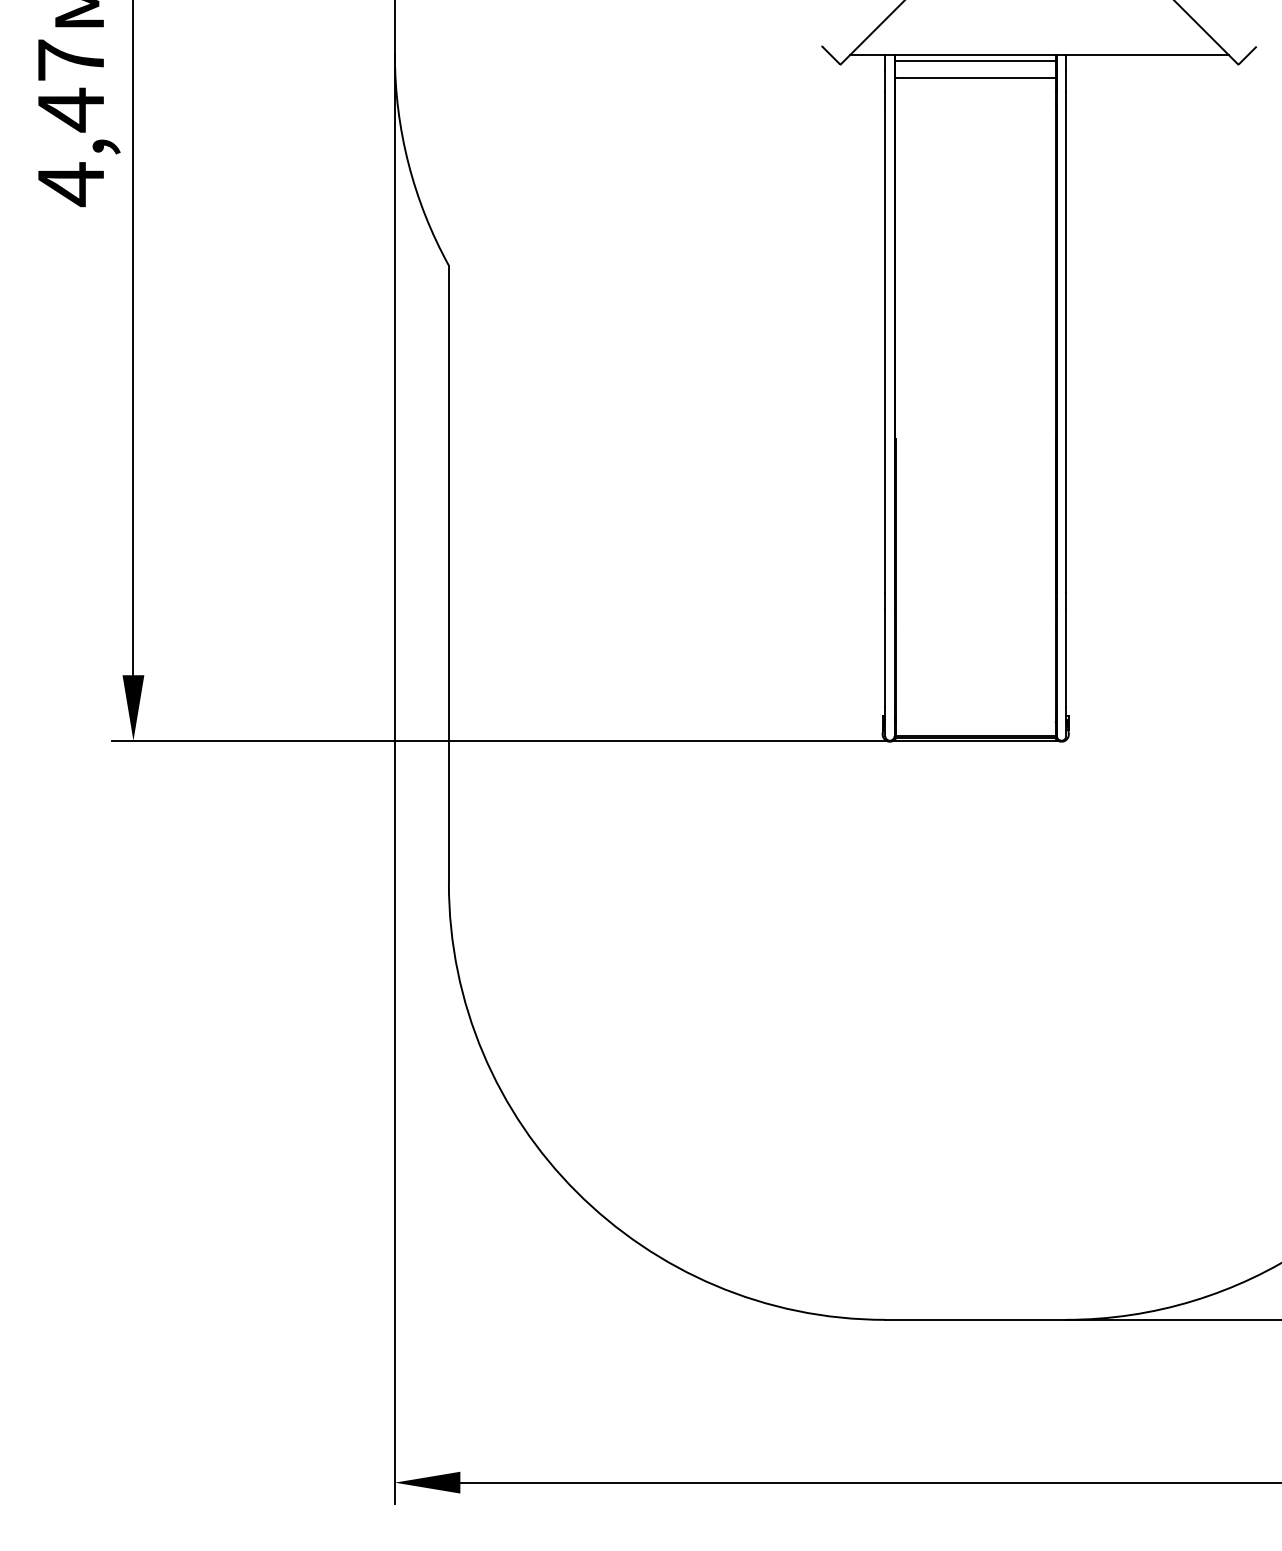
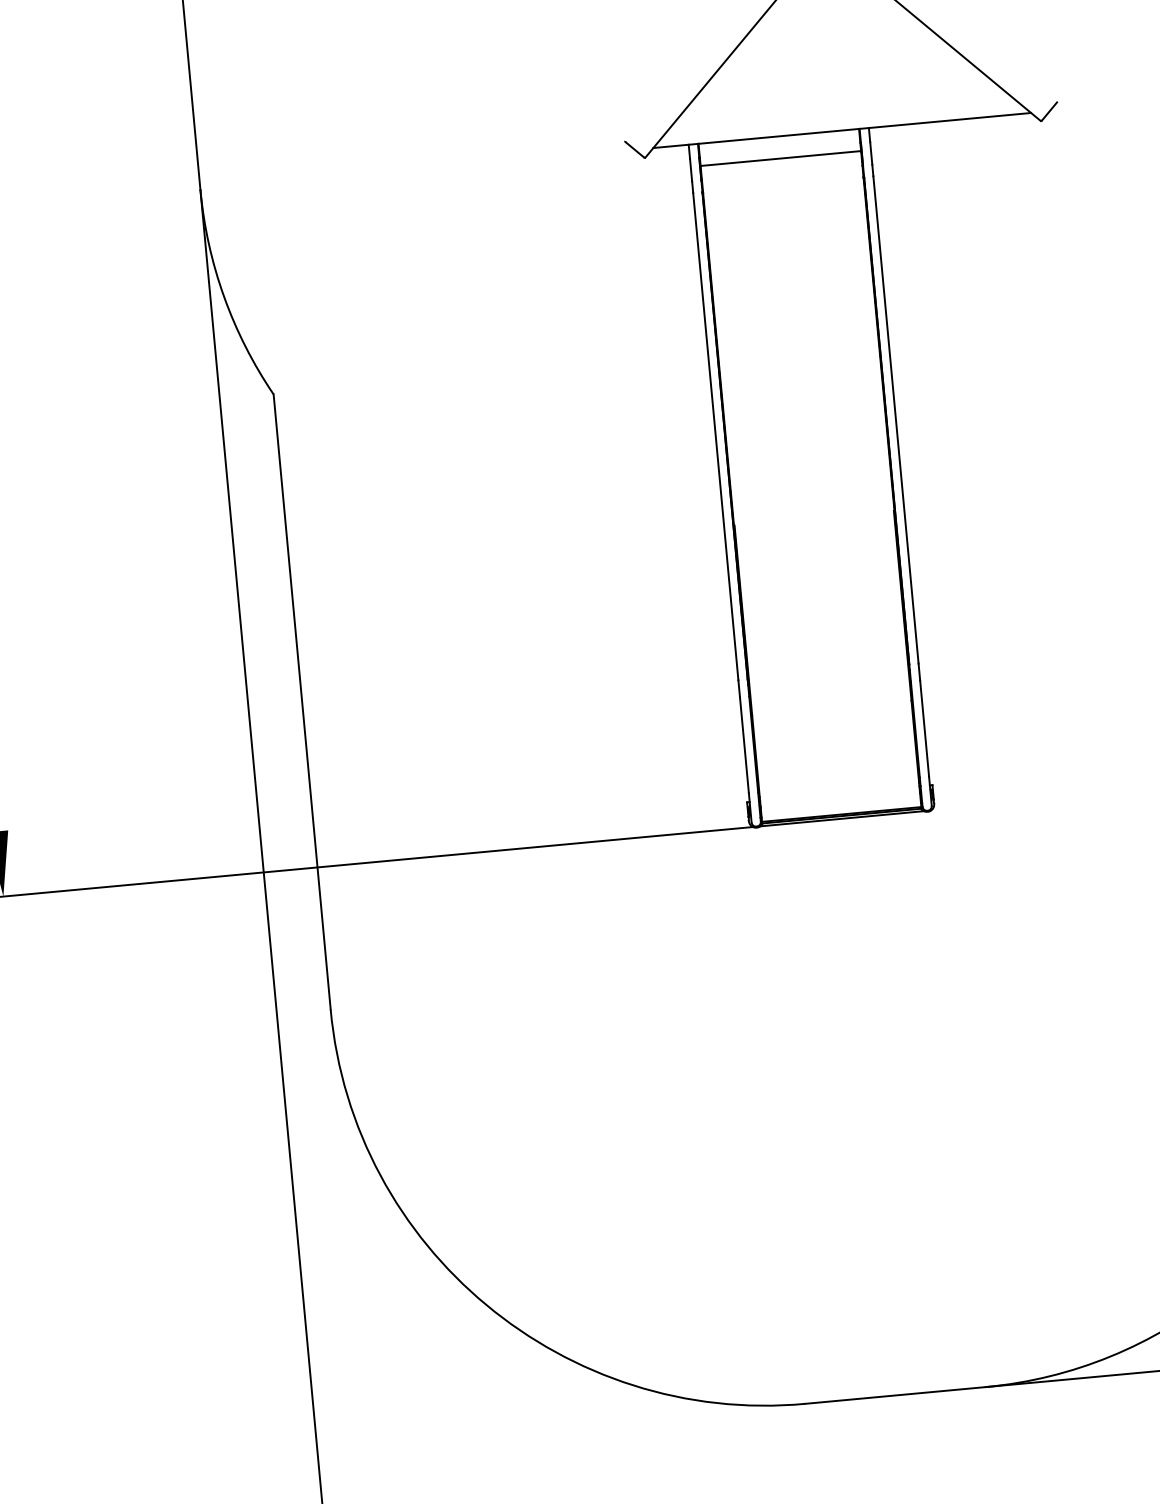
line: (975, 60) -> (779, 141), removed

